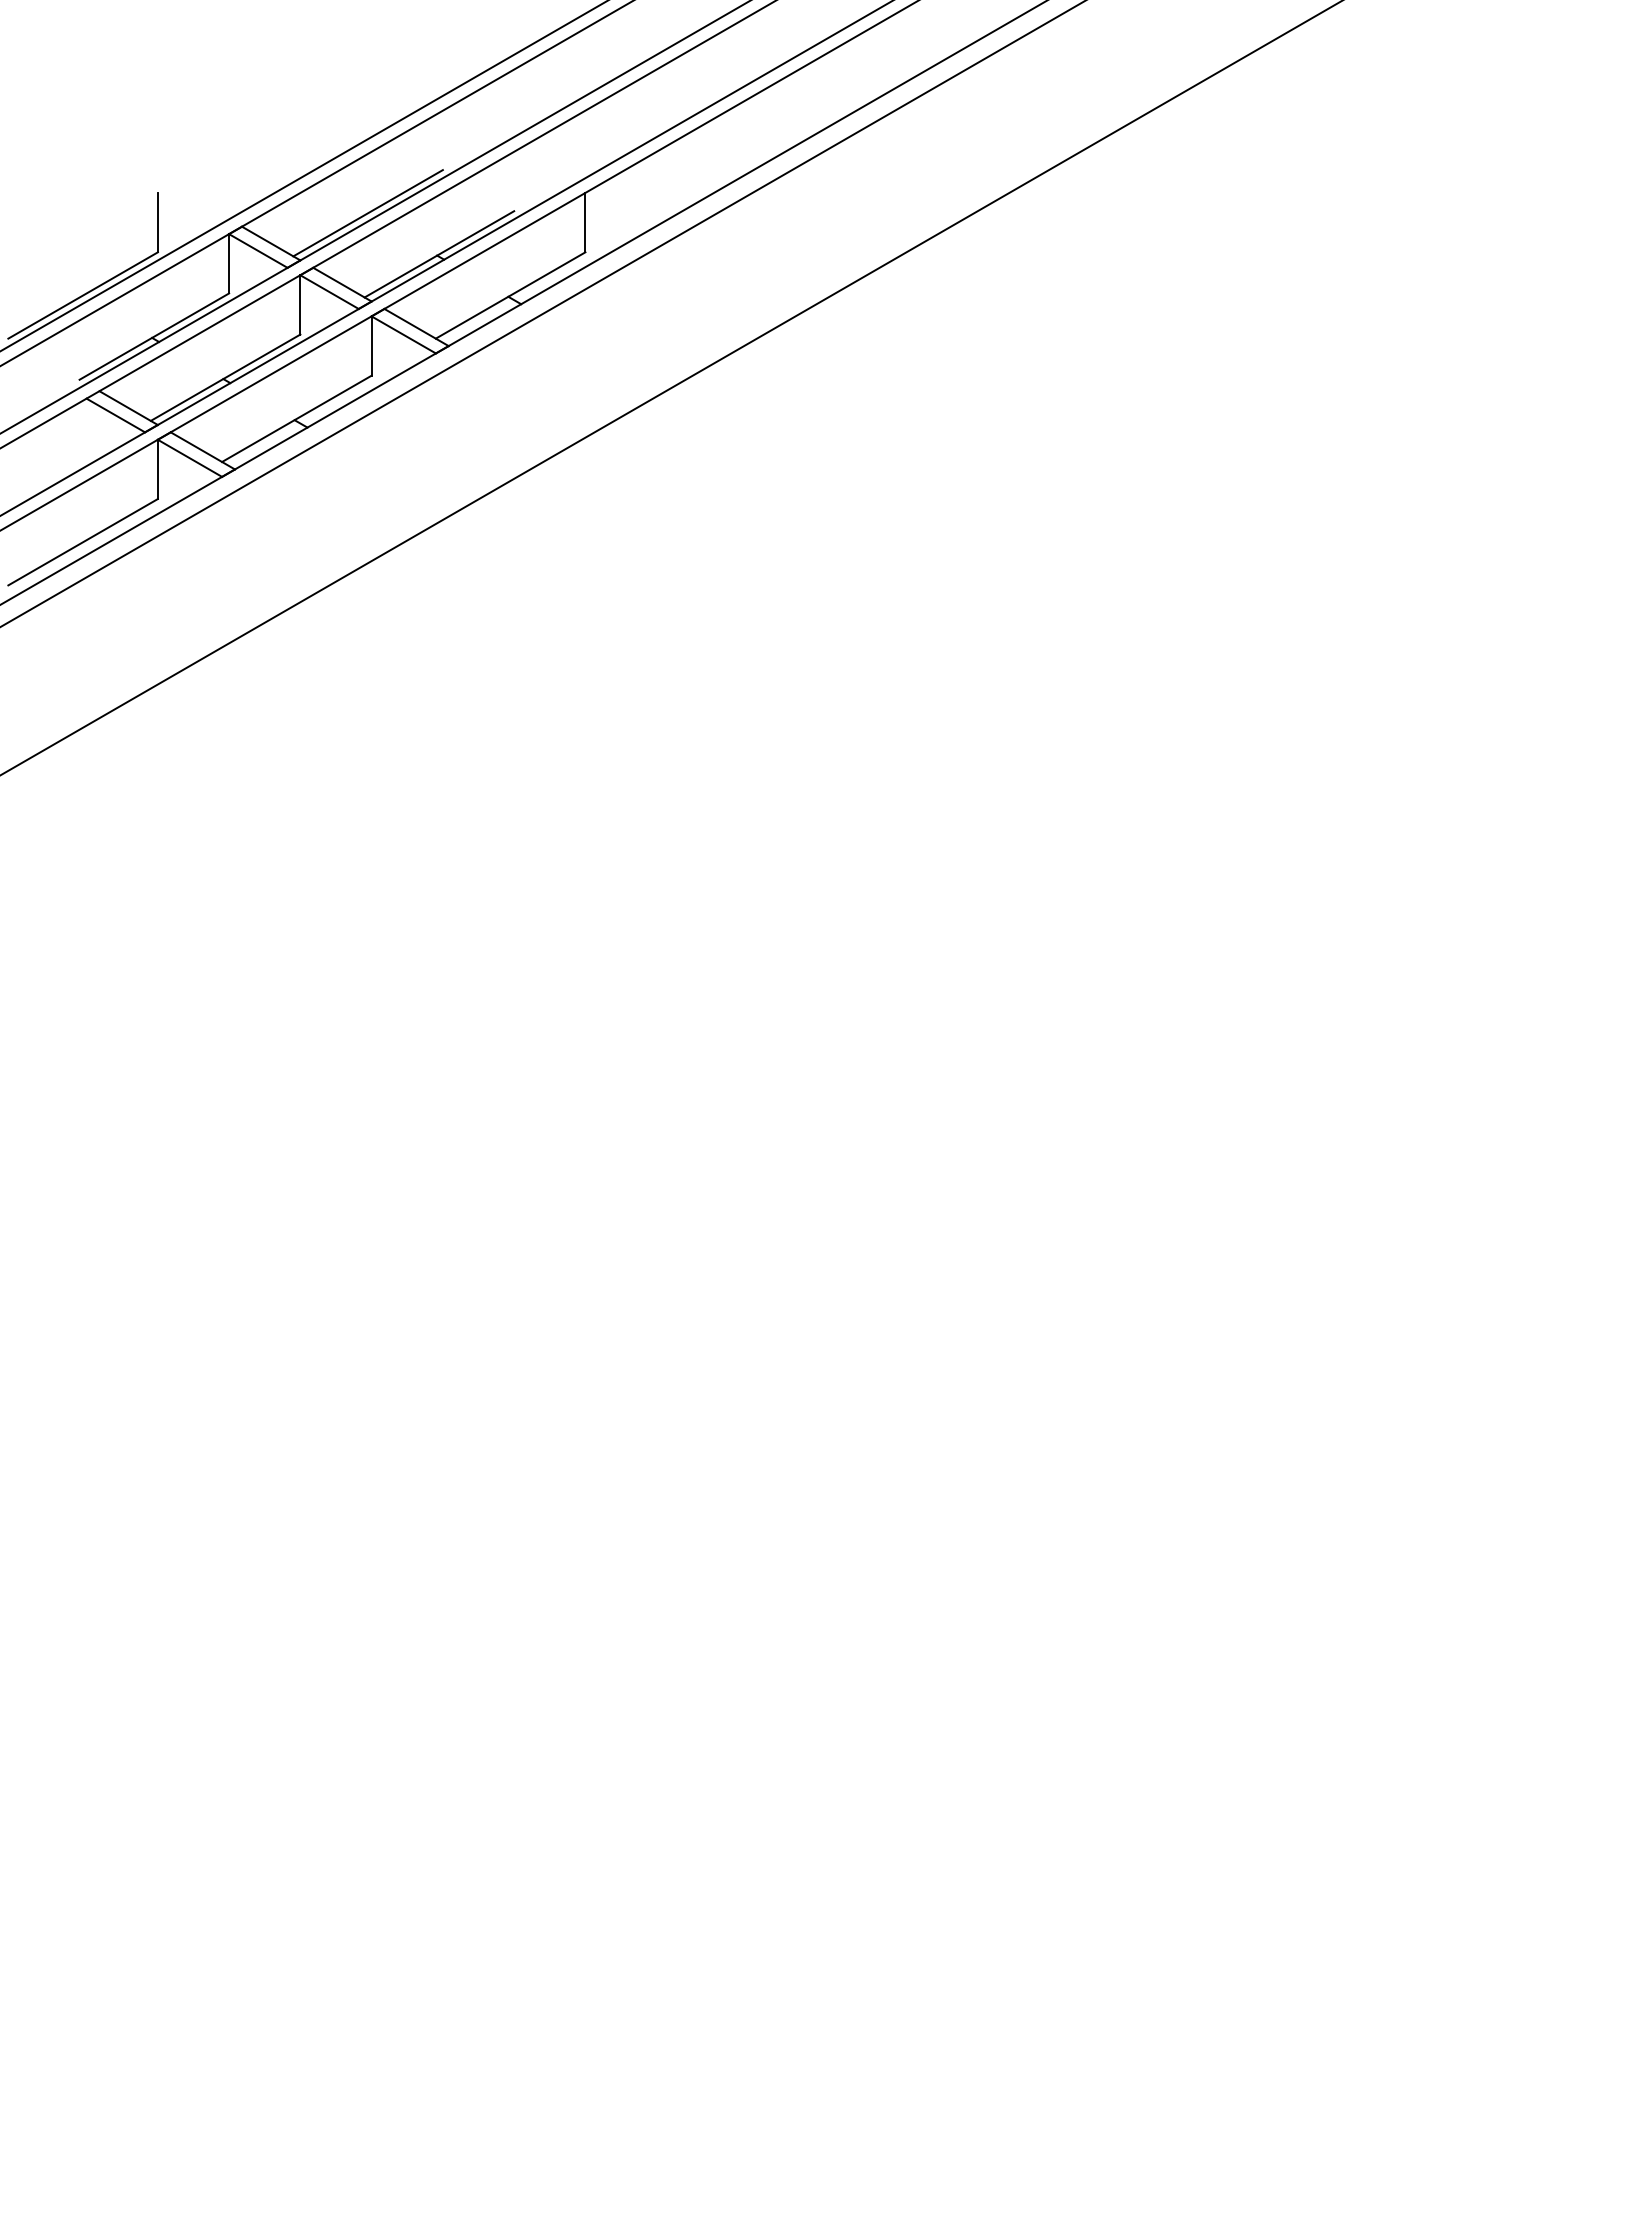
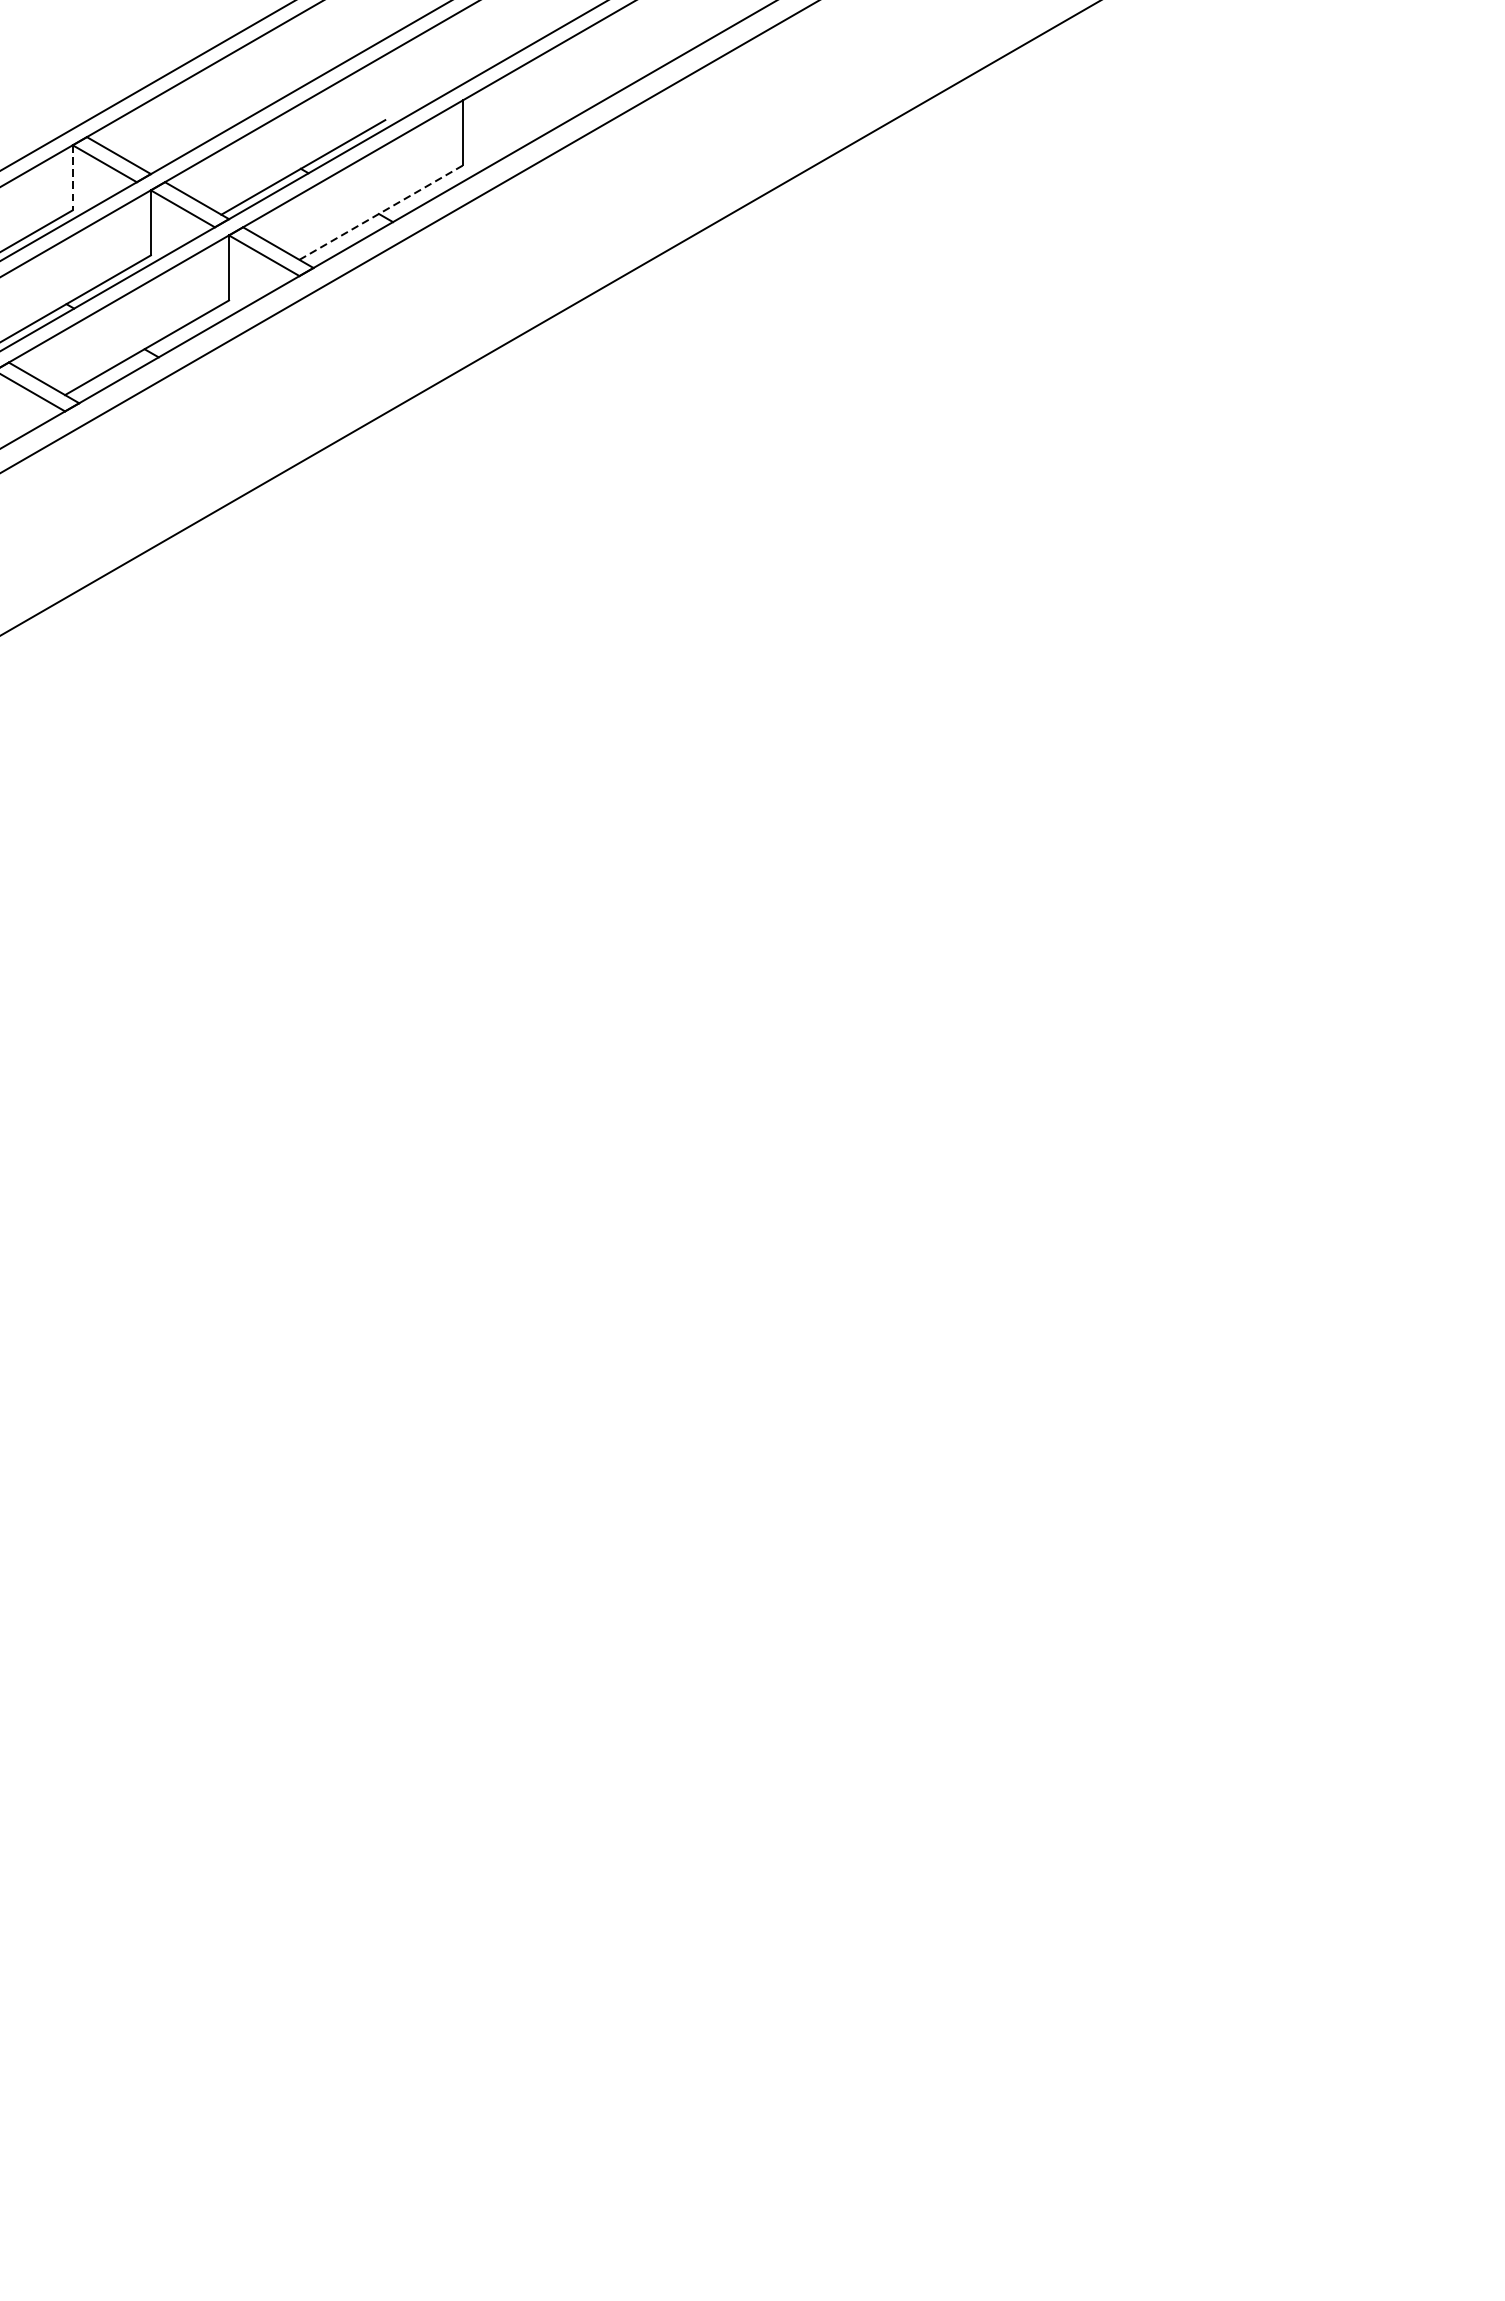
line: (367, 213) -> (224, 122), removed
line: (229, 263) -> (73, 177), solid -> dashed
line: (511, 295) -> (382, 212), solid -> dashed

